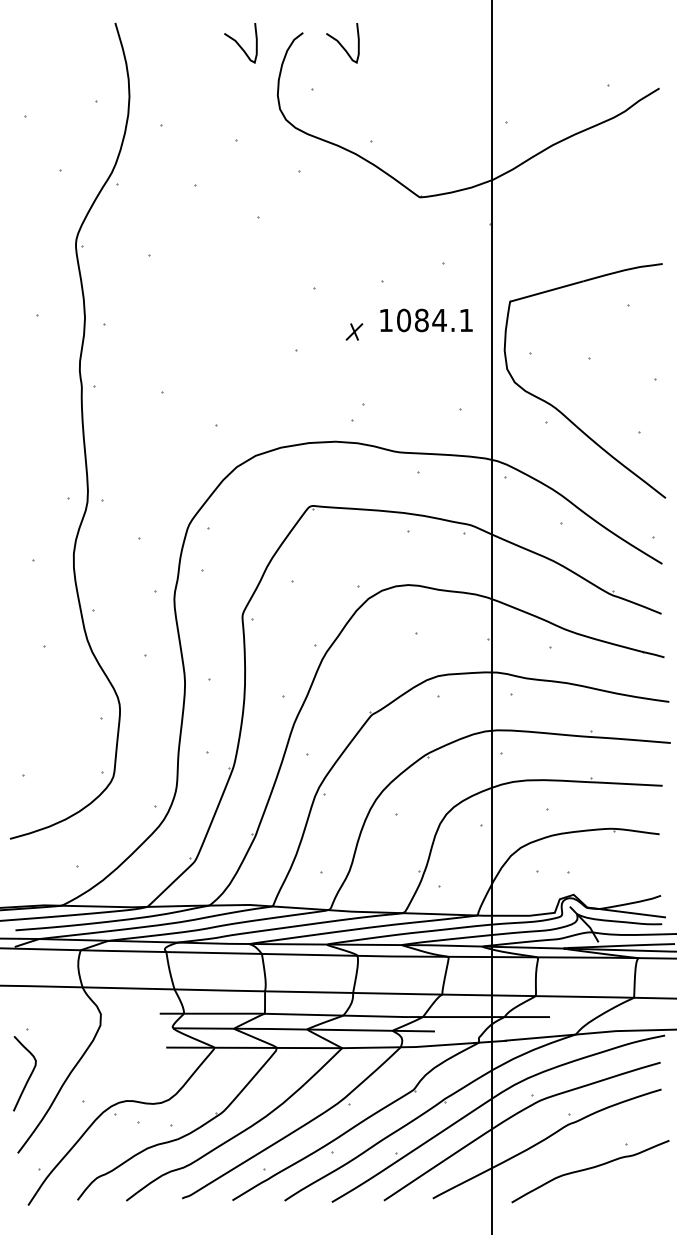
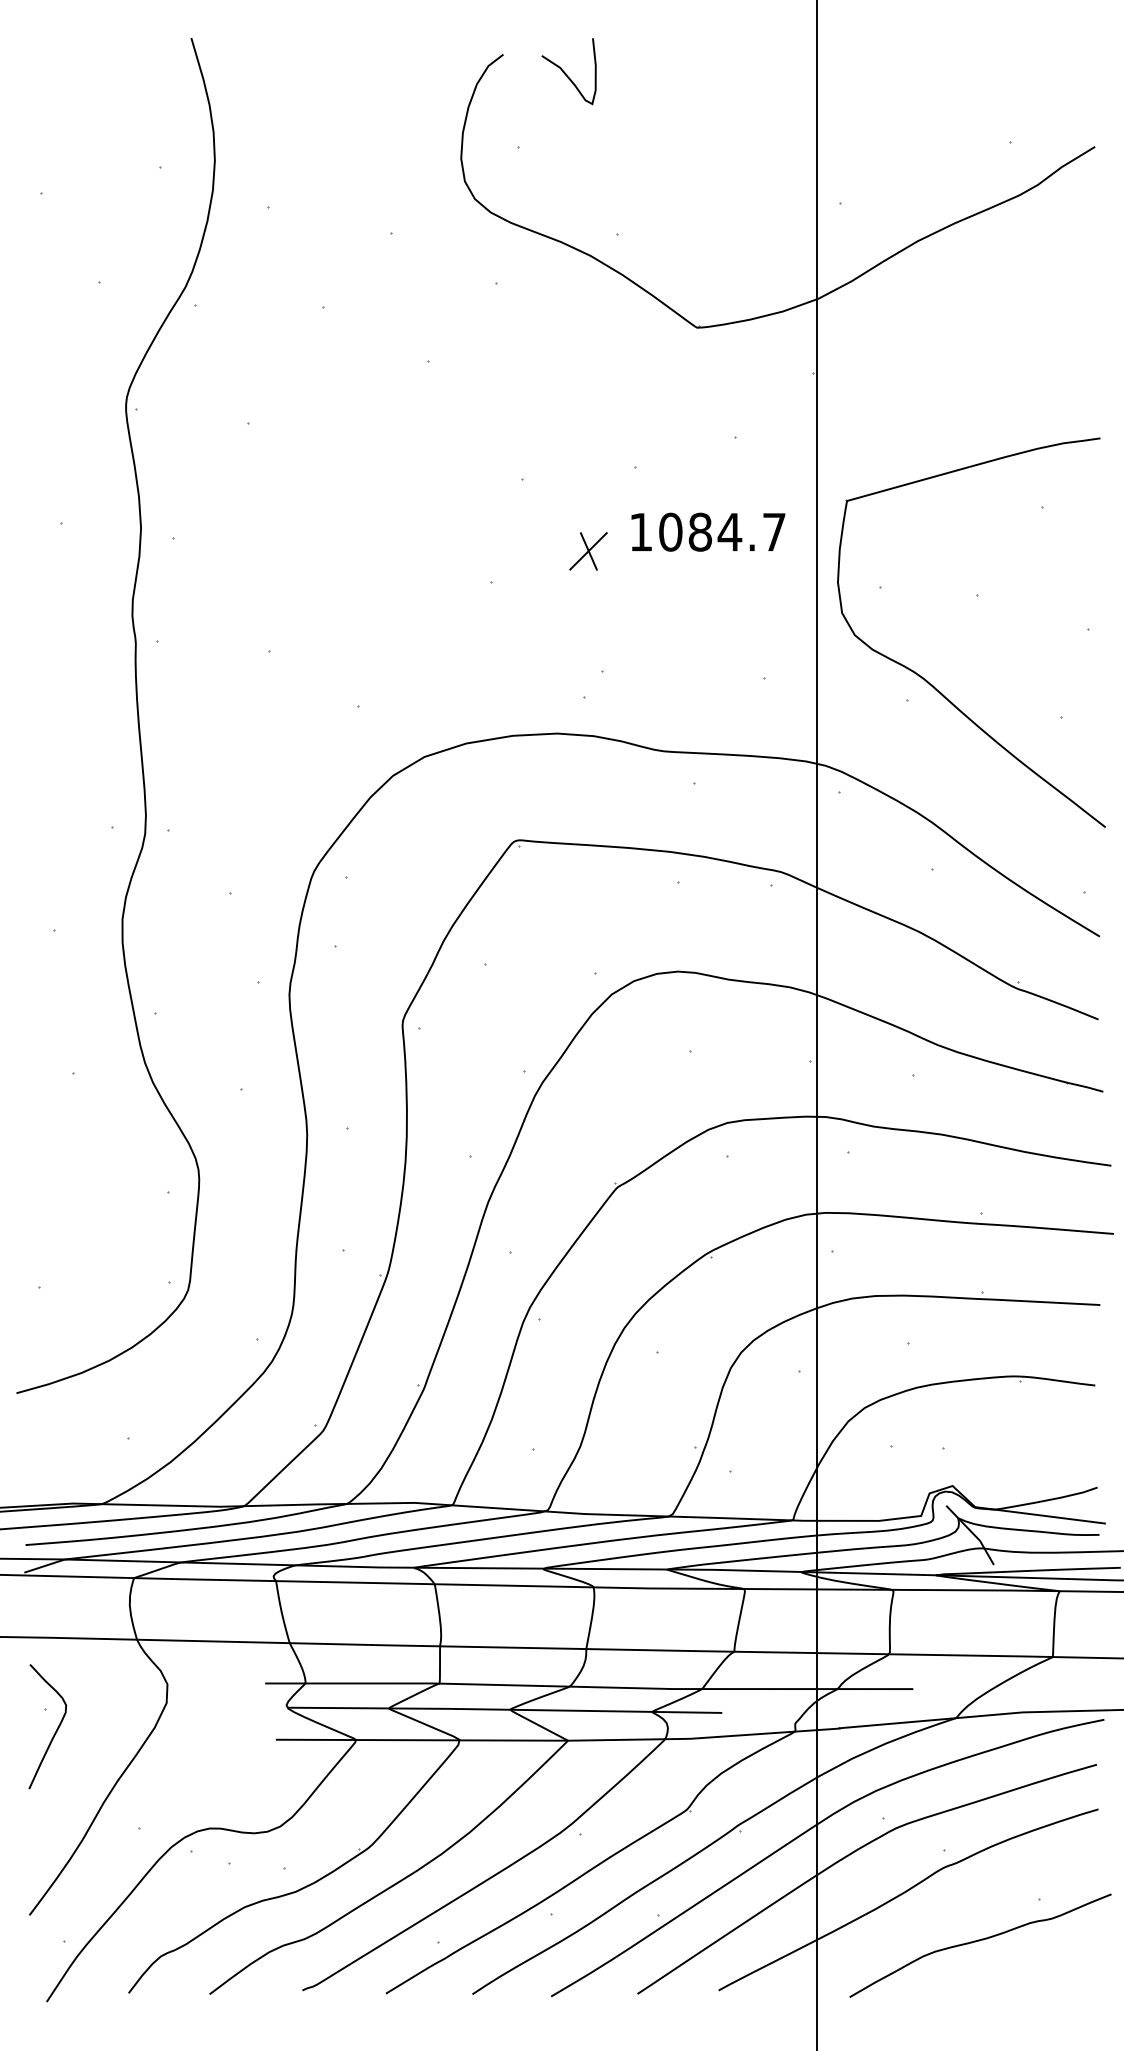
curve: (239, 44) -> (397, 73), removed
text: (465, 320) -> (772, 532), 1084.1 -> 1084.7
part: (354, 331) -> (588, 550), size x1.43
curve: (29, 1075) -> (55, 1729), moved

